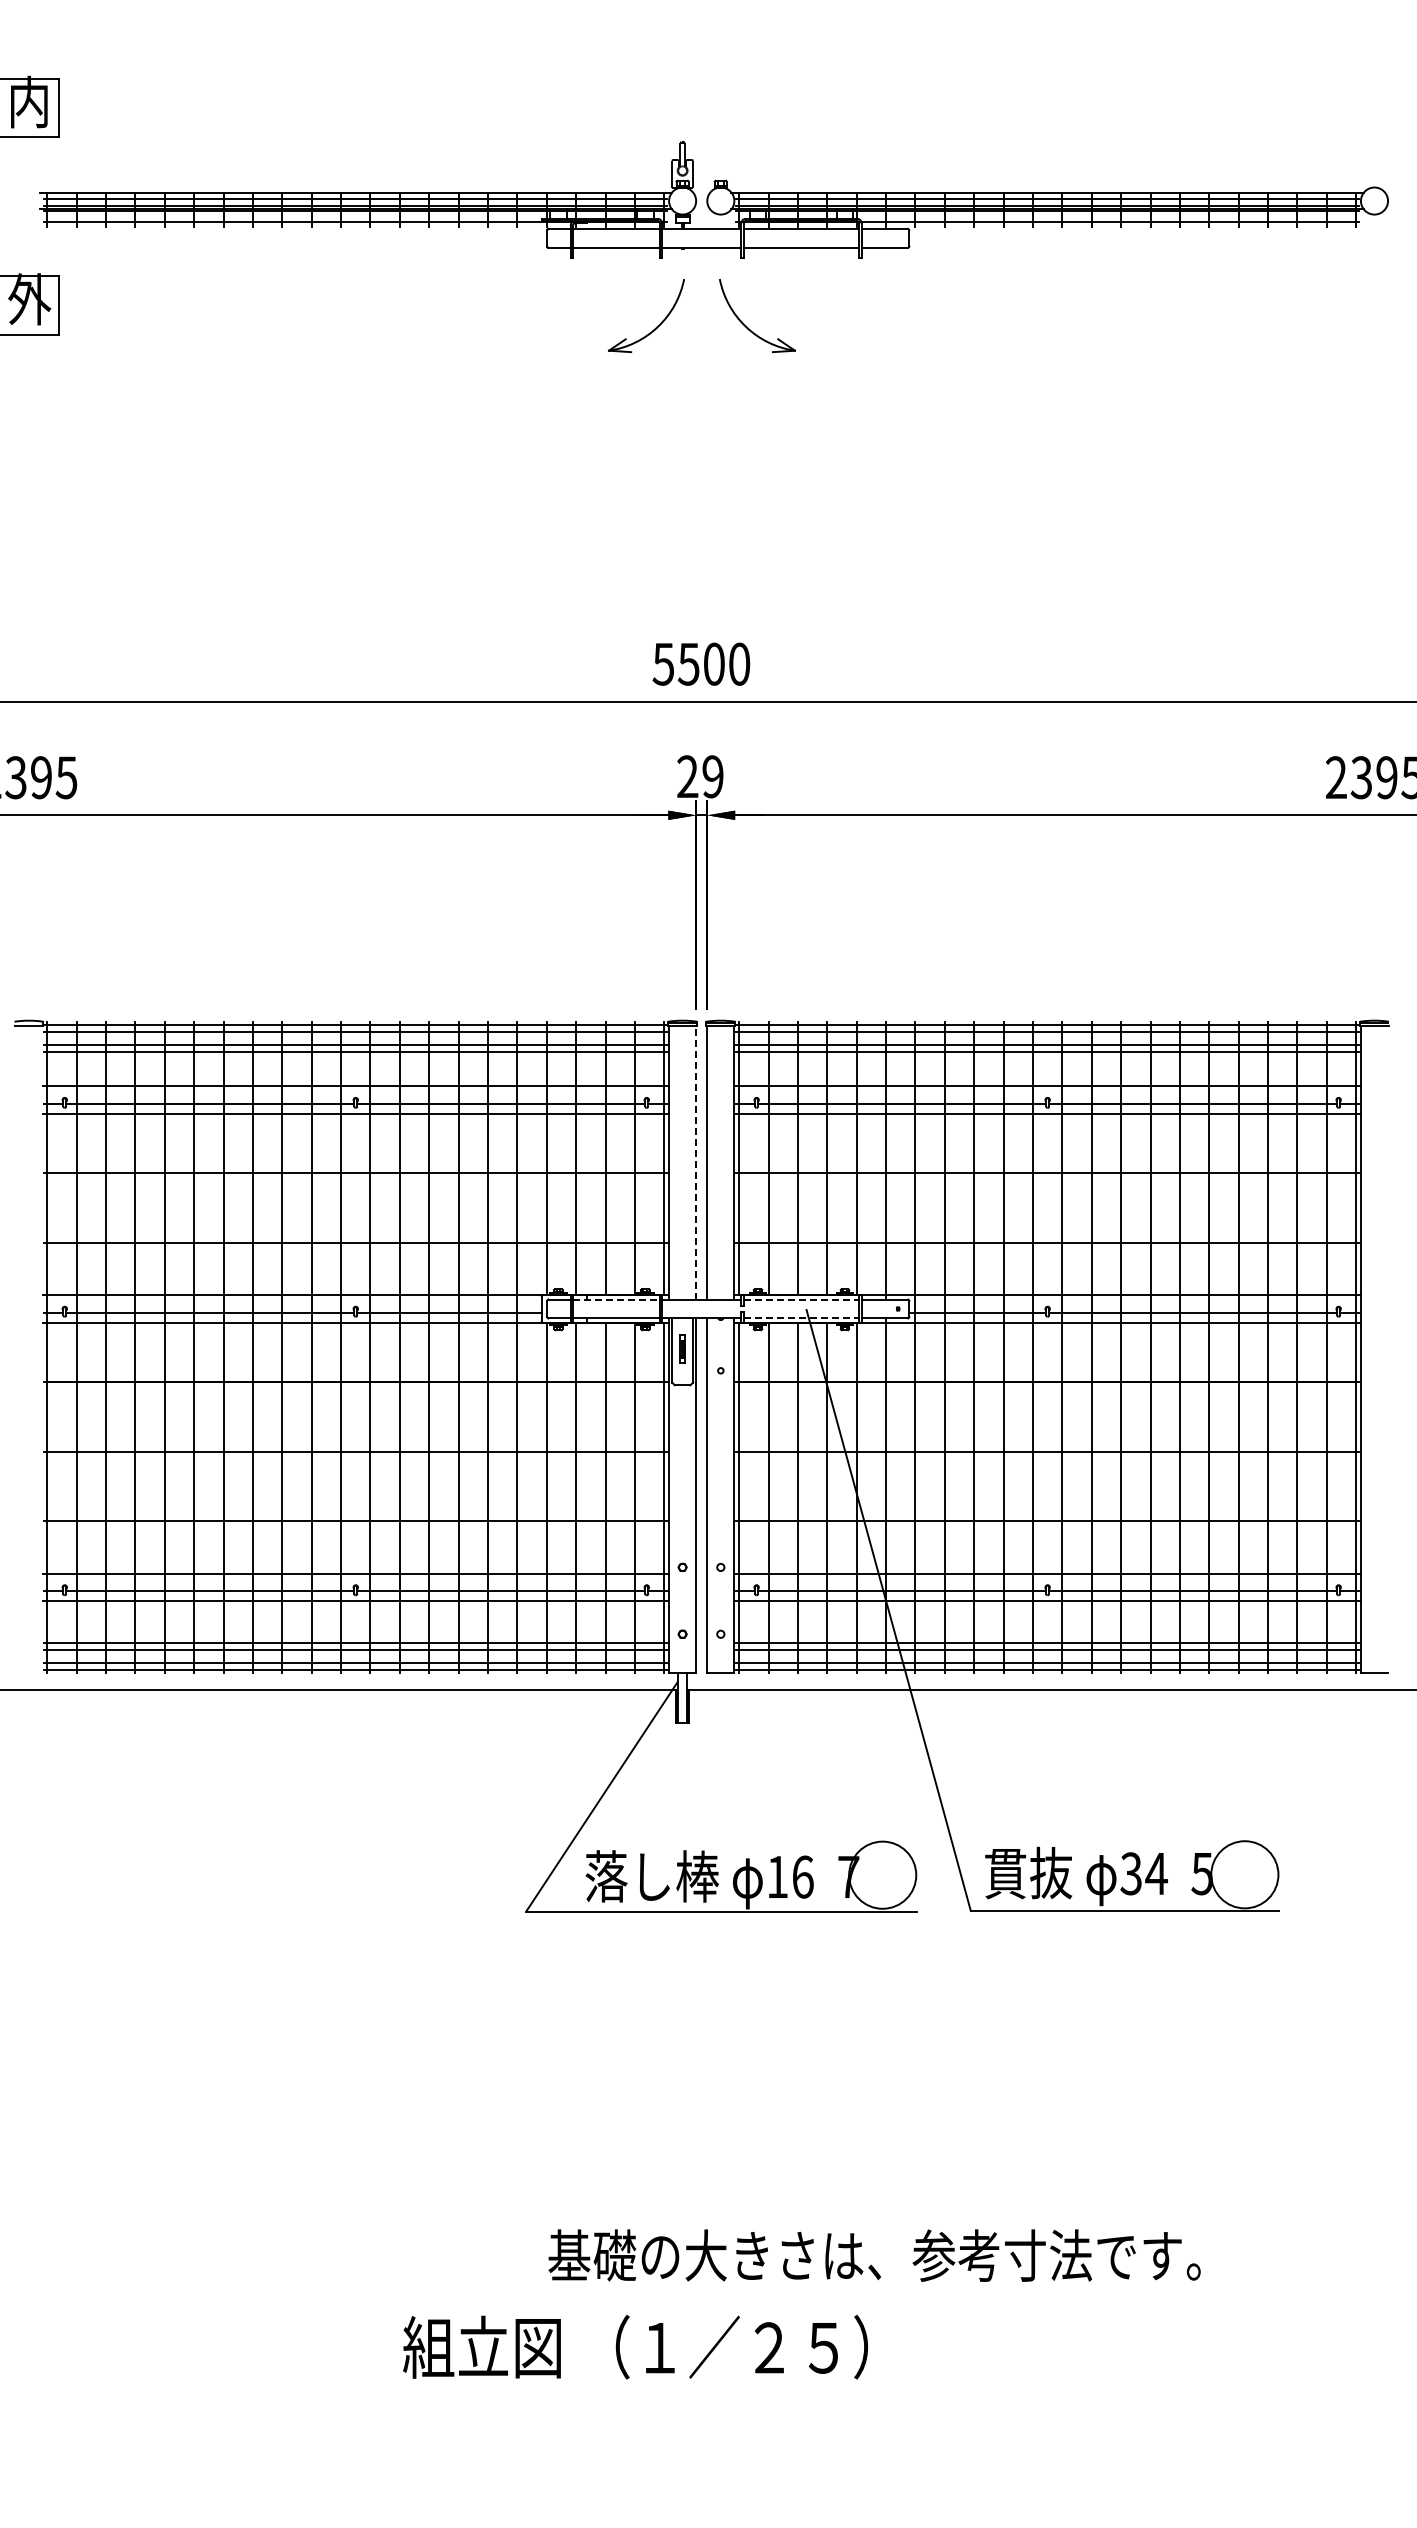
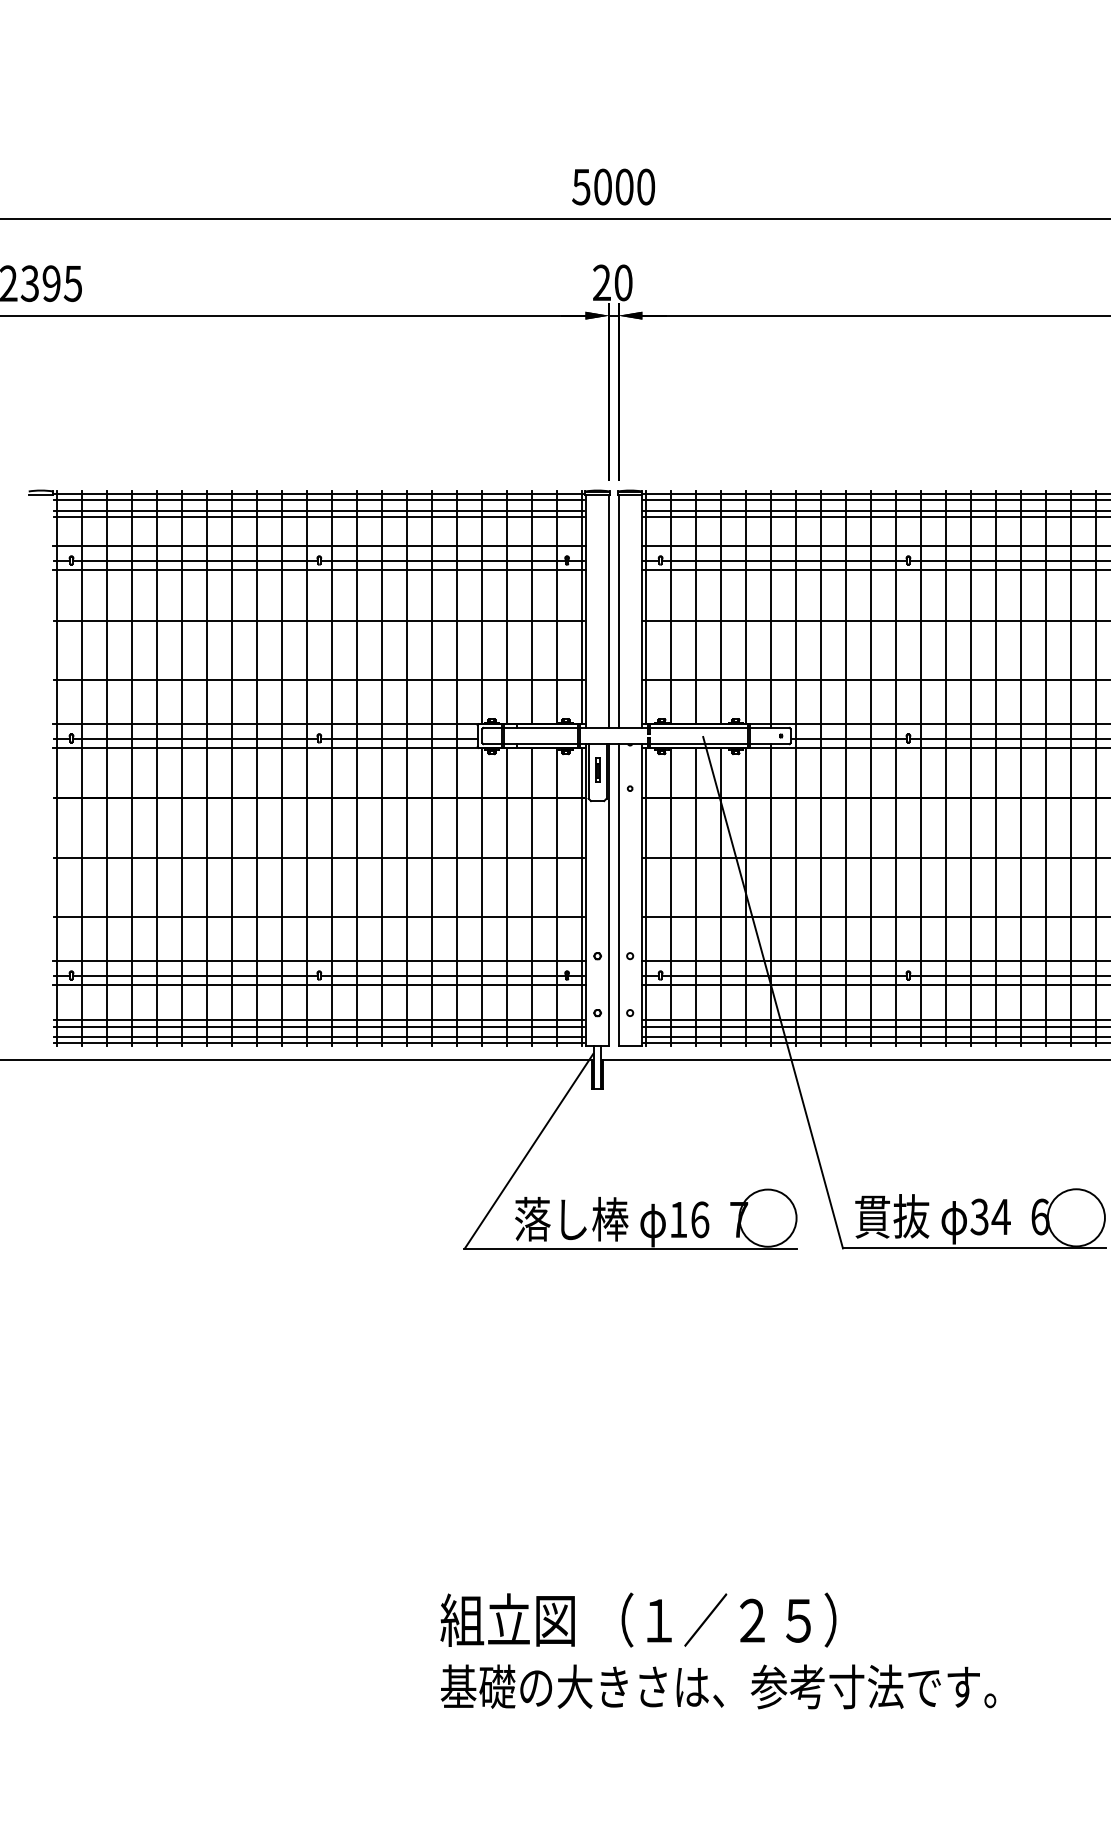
text: (688, 663) -> (602, 186), 5500 -> 5000
text: (712, 776) -> (623, 282), 29 -> 20
line: (696, 1162) -> (609, 611), dashed -> solid
line: (616, 1299) -> (541, 727), dashed -> solid
line: (801, 1299) -> (698, 727), dashed -> solid
line: (801, 1318) -> (698, 744), dashed -> solid
text: (1202, 1873) -> (1040, 1216), 5 -> 6
text: (874, 2255) -> (718, 1686), moved
text: (635, 2347) -> (638, 1620), moved

